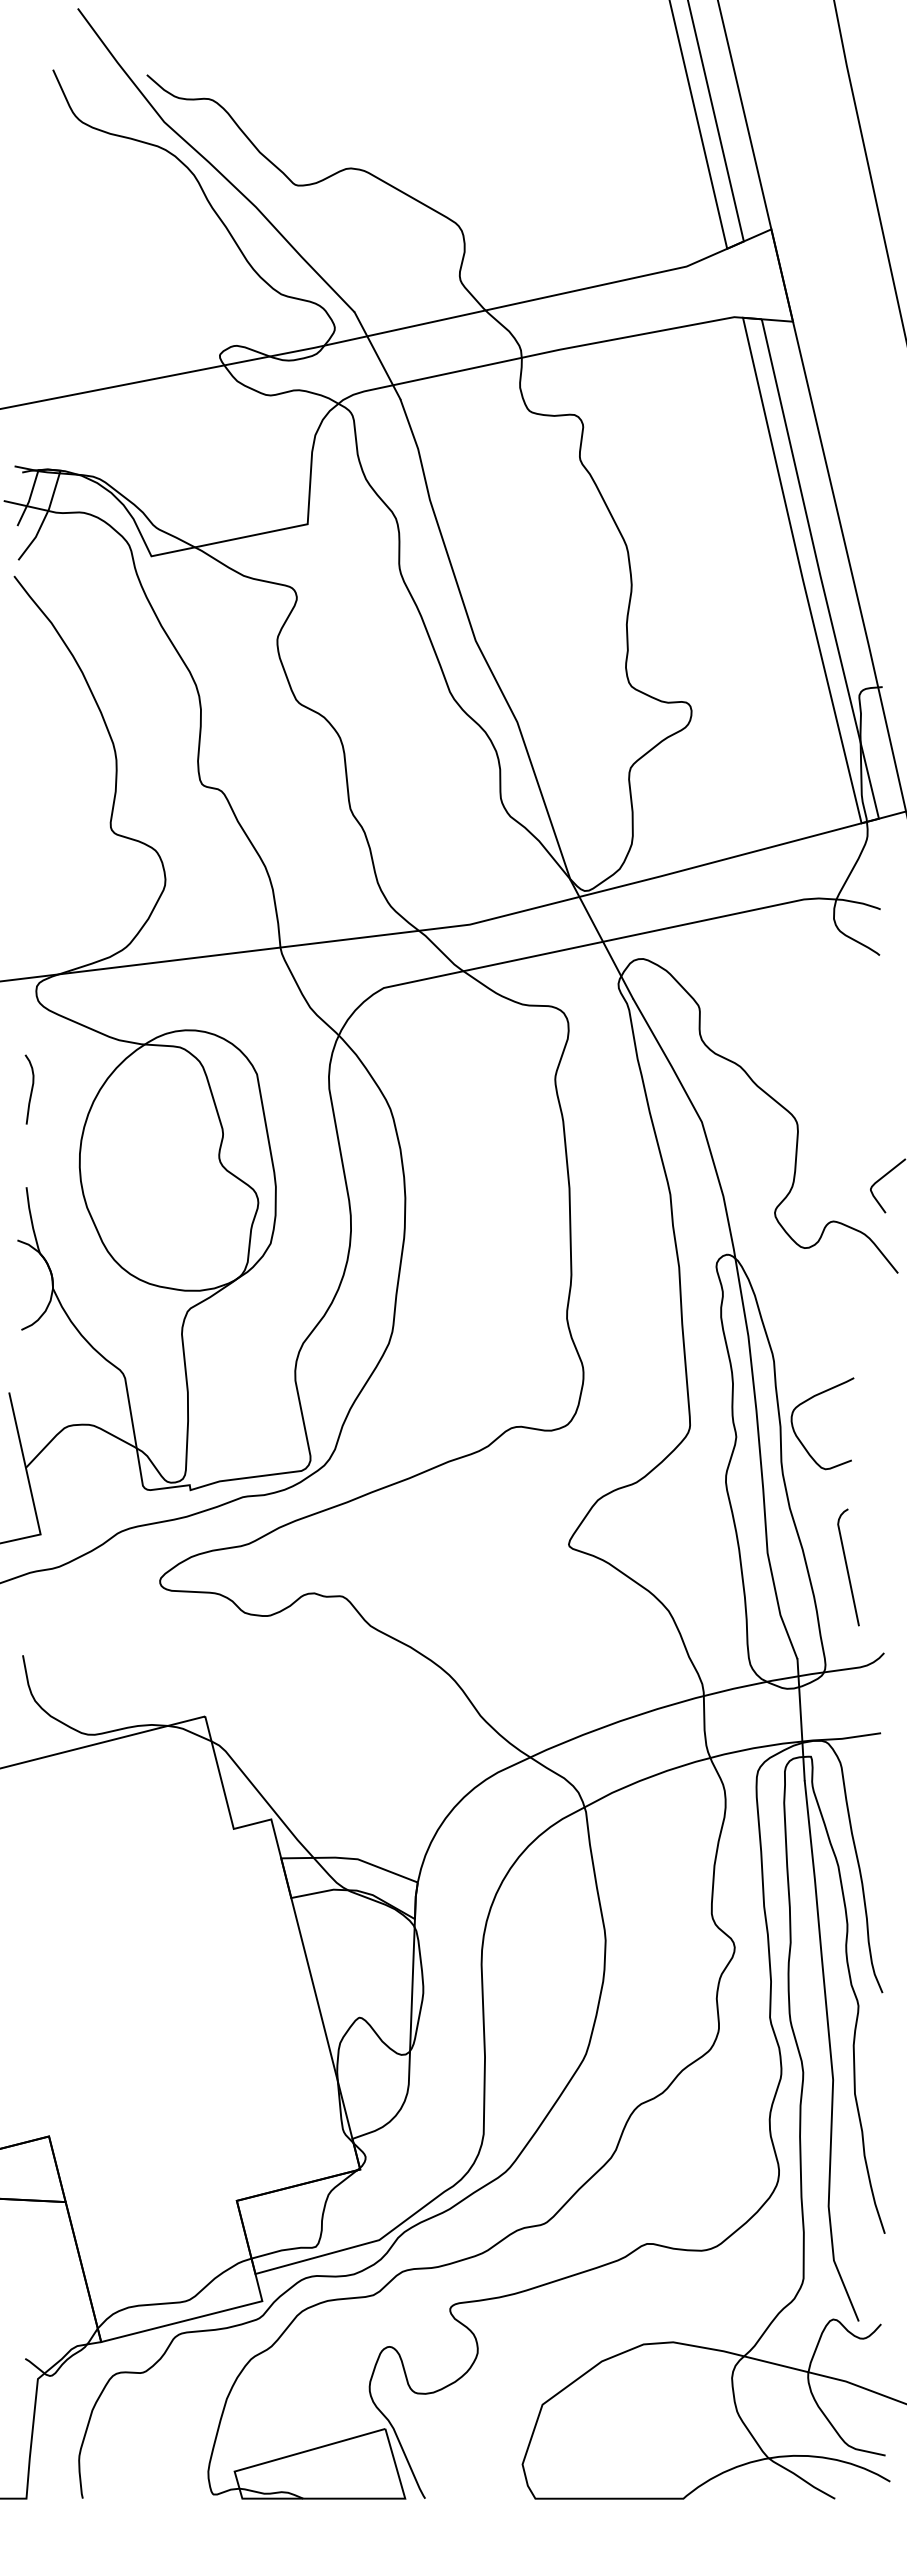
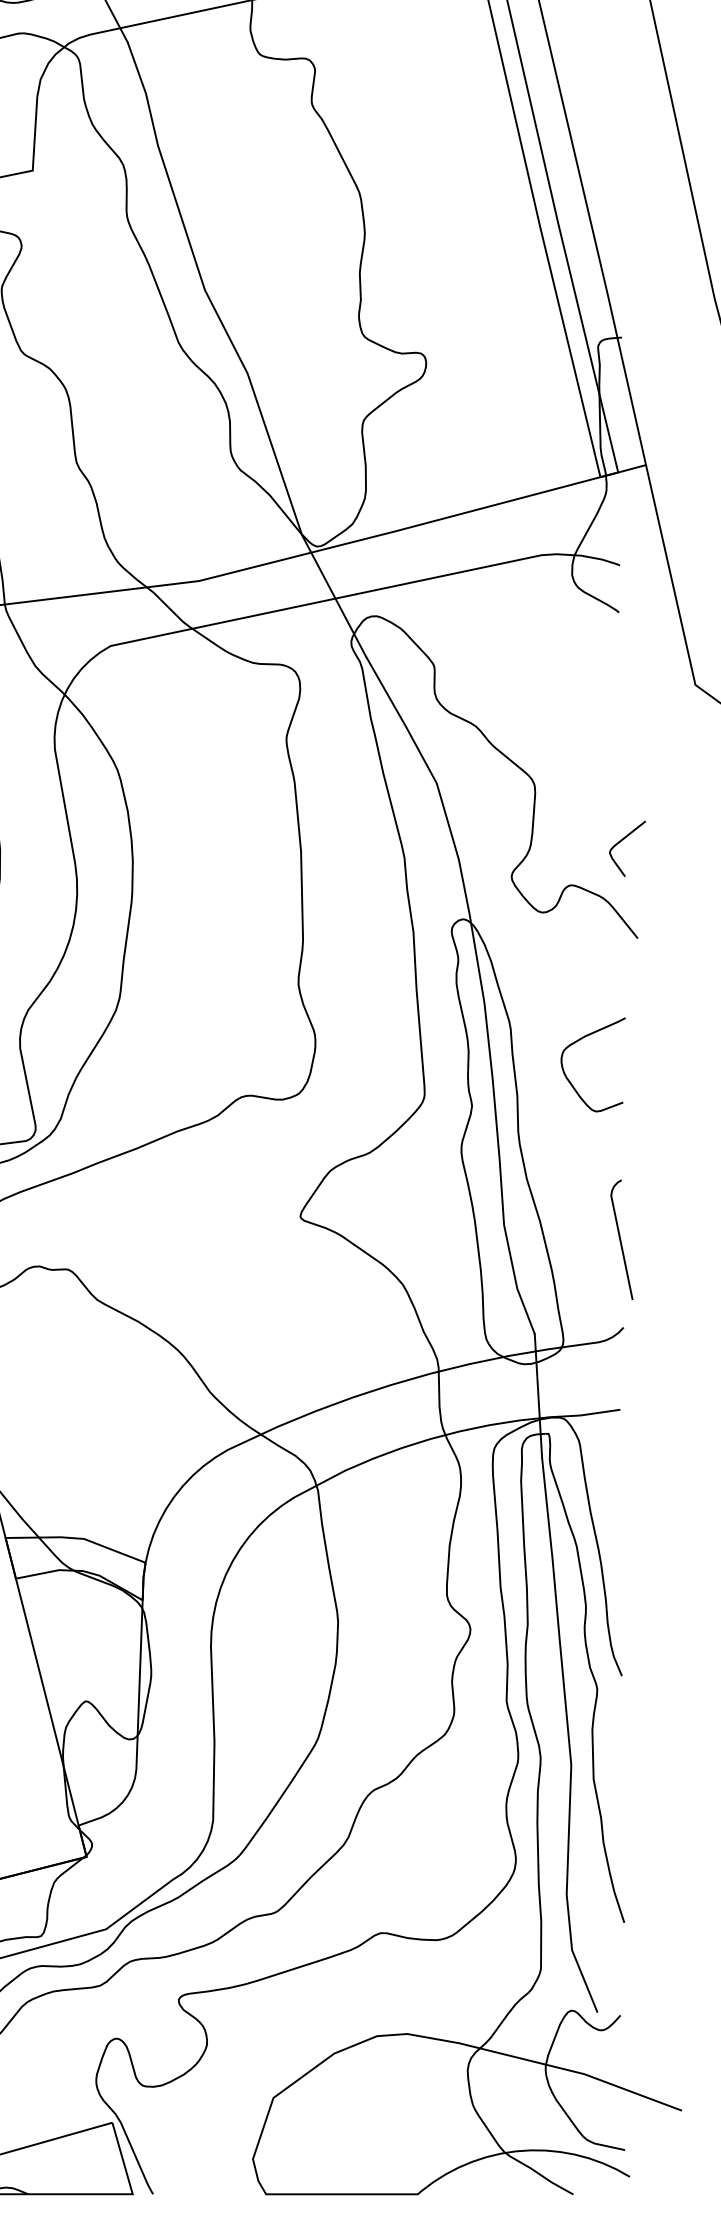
curve: (807, 1401) -> (577, 1042), moved
curve: (847, 1567) -> (620, 1239), moved

